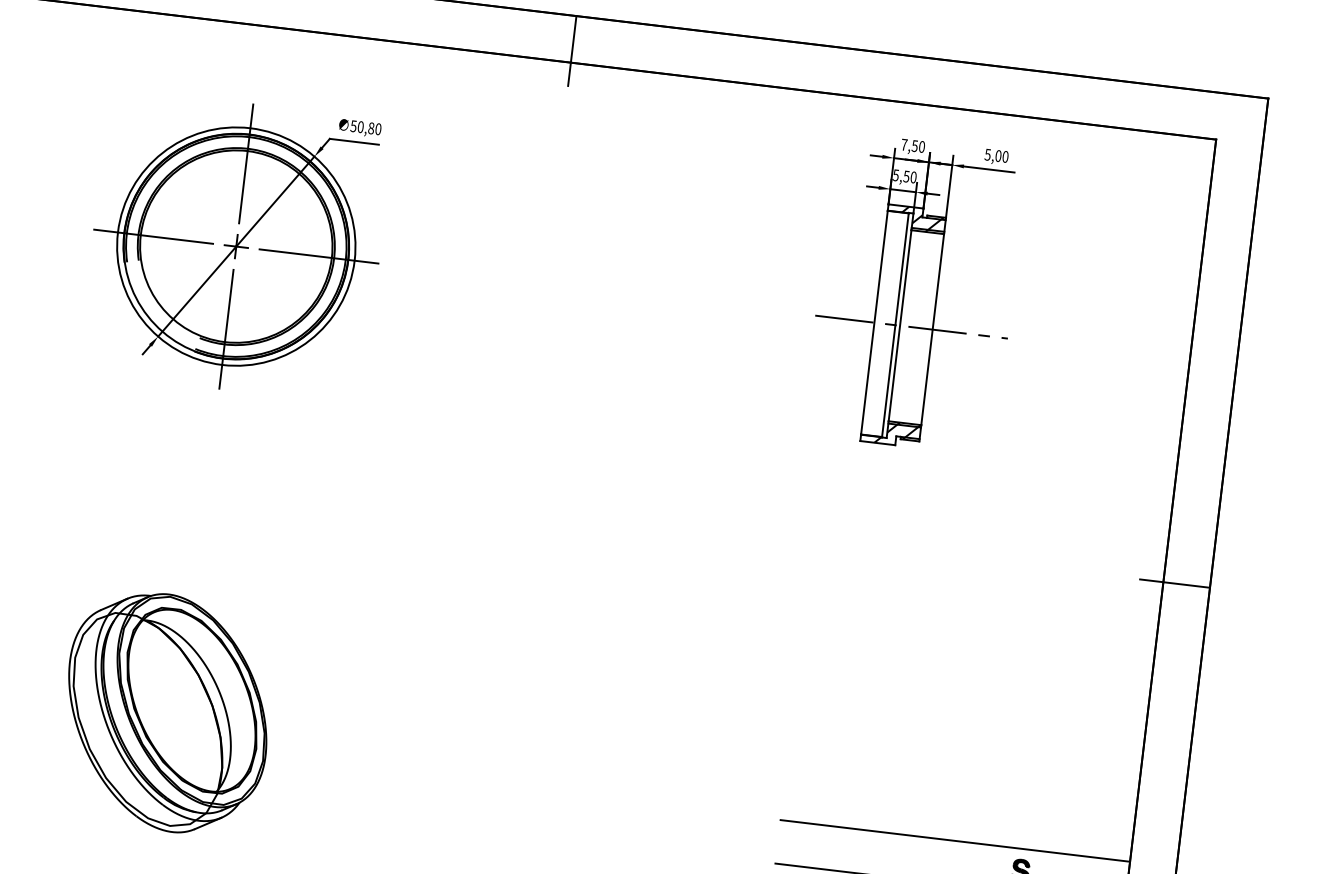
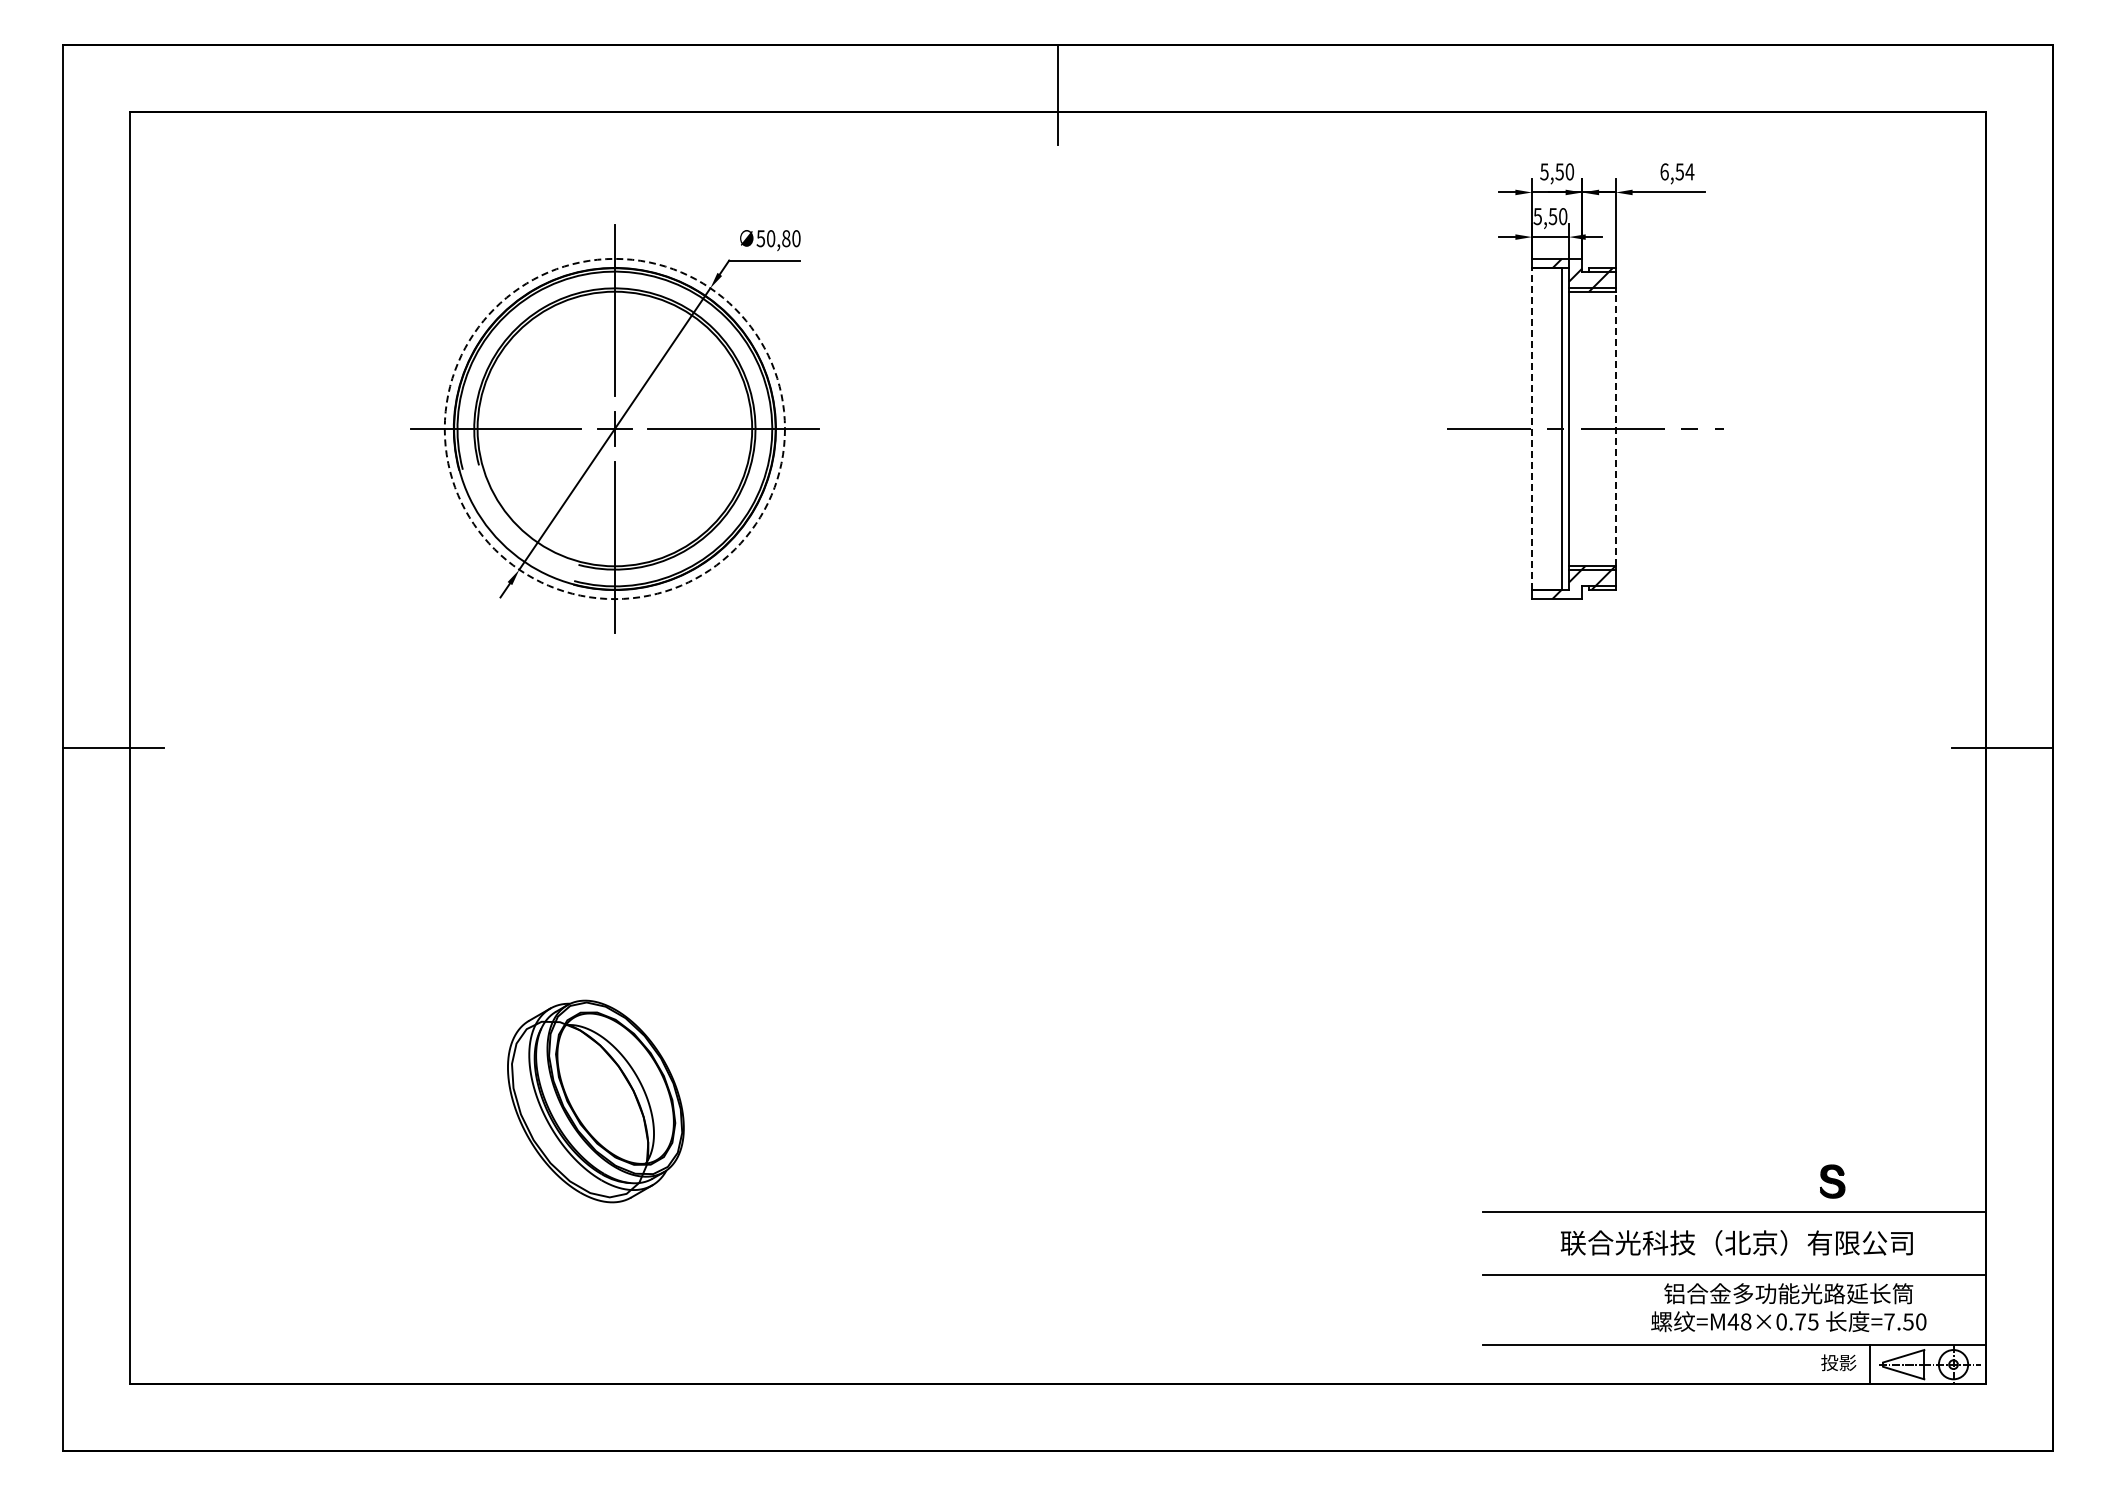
text: (904, 144) -> (1544, 171), 7,50 -> 5,50
text: (996, 155) -> (1677, 171), 5,00 -> 6,54
circle: (236, 246) -> (614, 428), solid -> dashed
line: (874, 323) -> (1532, 429), solid -> dashed
line: (932, 329) -> (1615, 428), solid -> dashed
part: (167, 712) -> (595, 1101), size x0.6
line: (955, 840) -> (1734, 1149), removed

